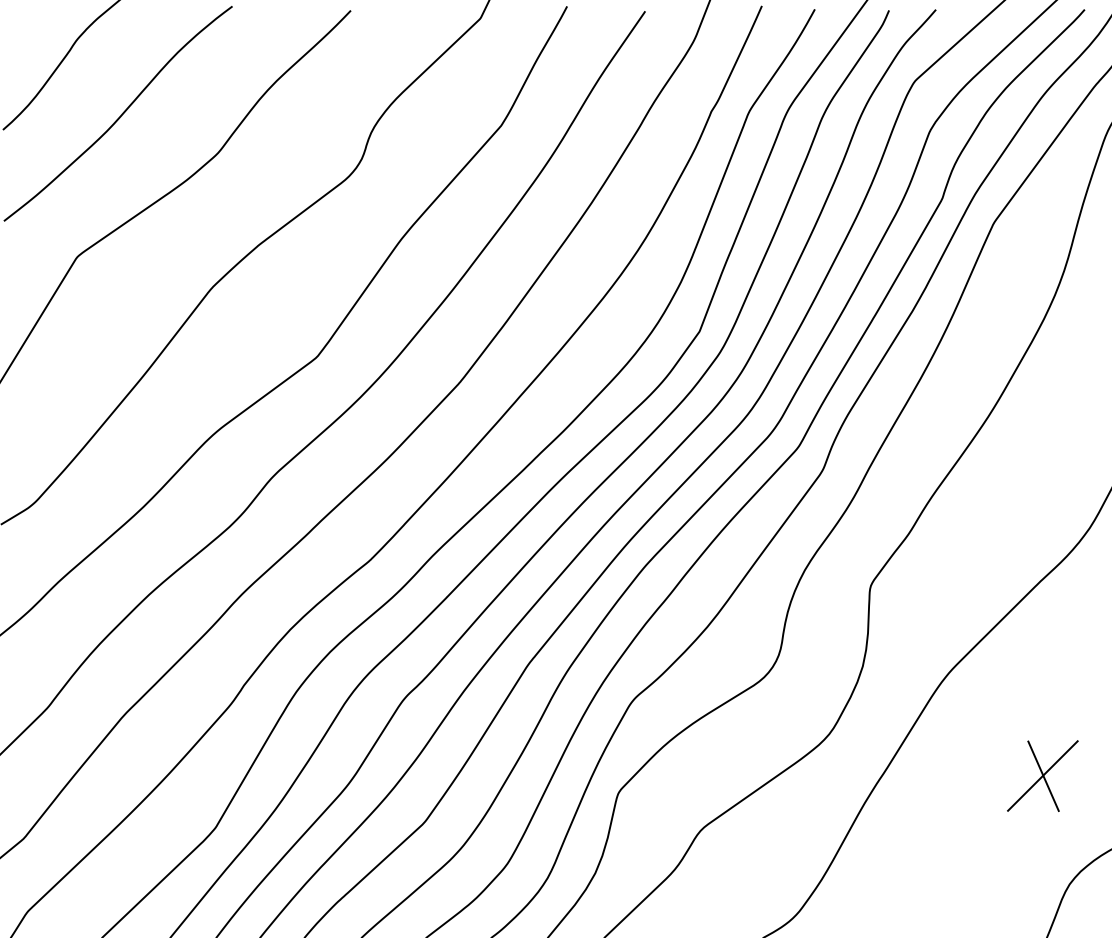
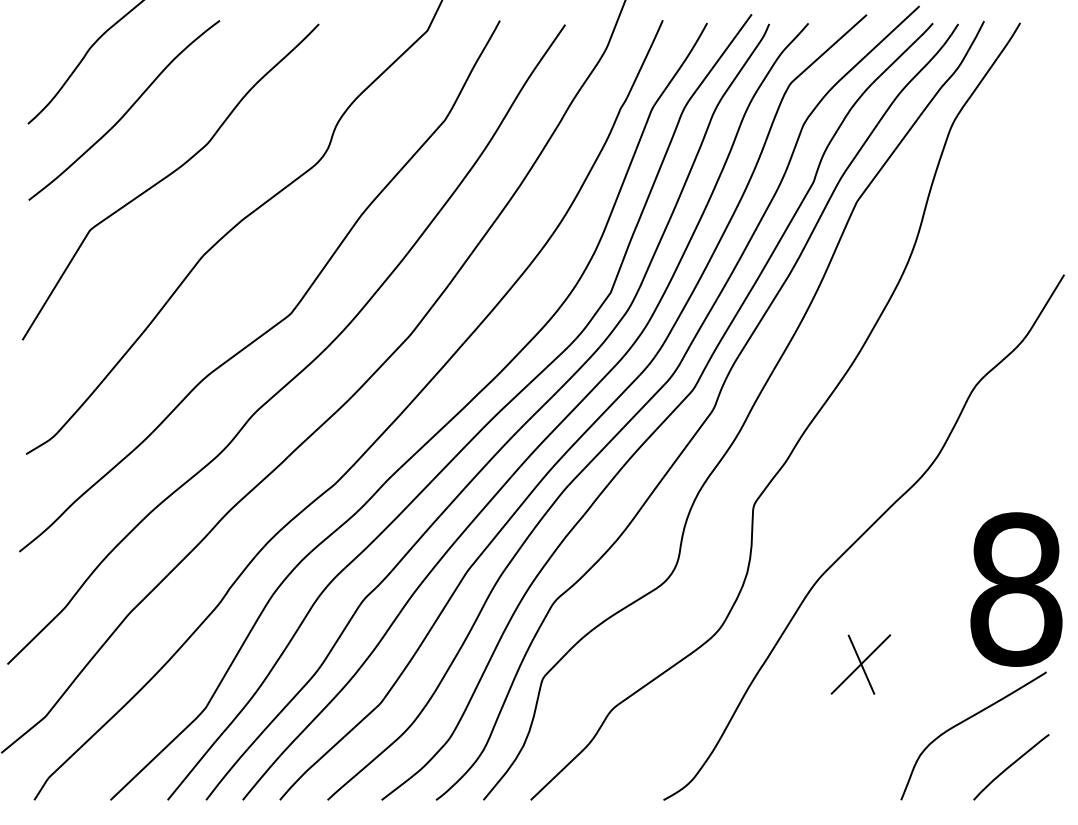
part: (1042, 776) -> (860, 664), moved

